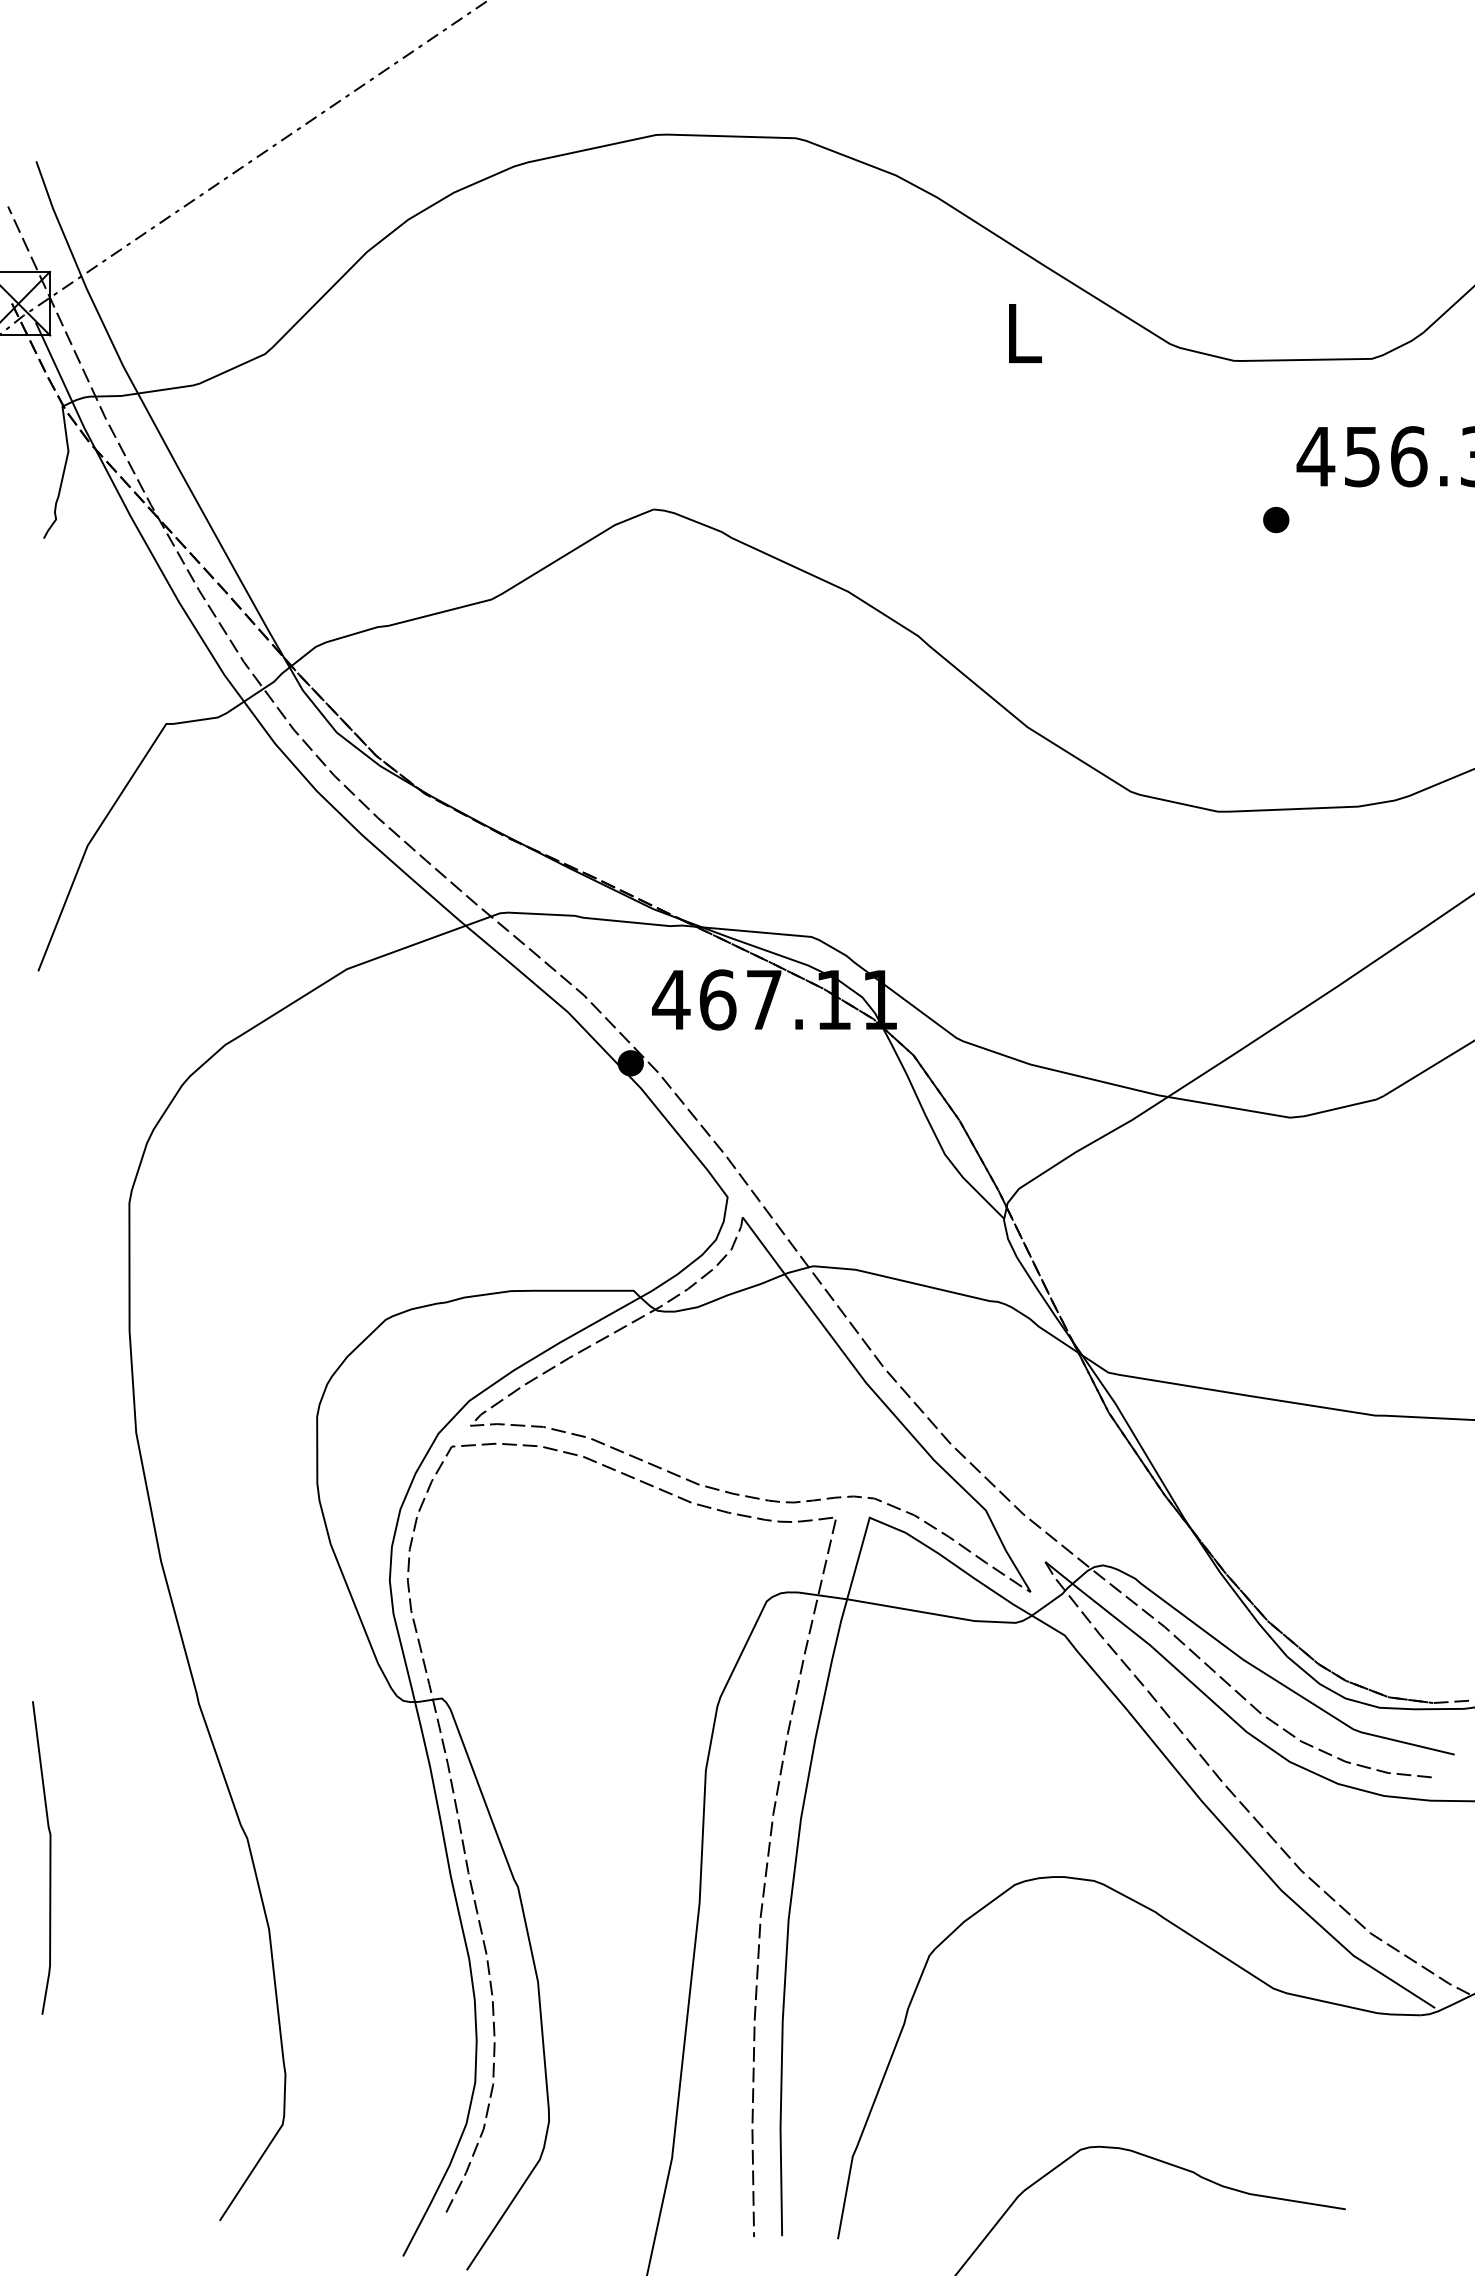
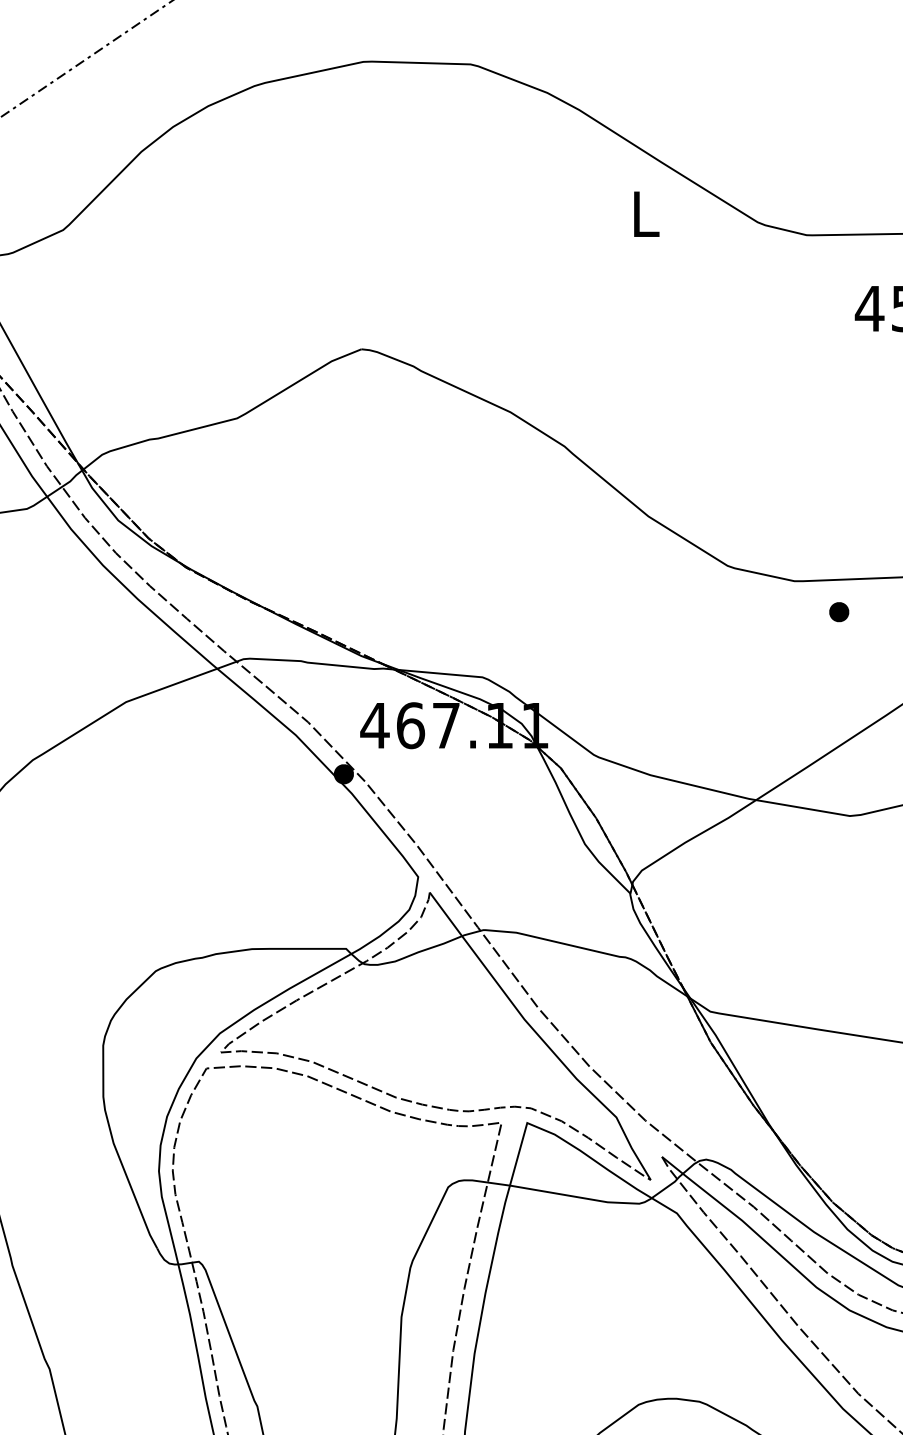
part: (1276, 520) -> (839, 612), moved

